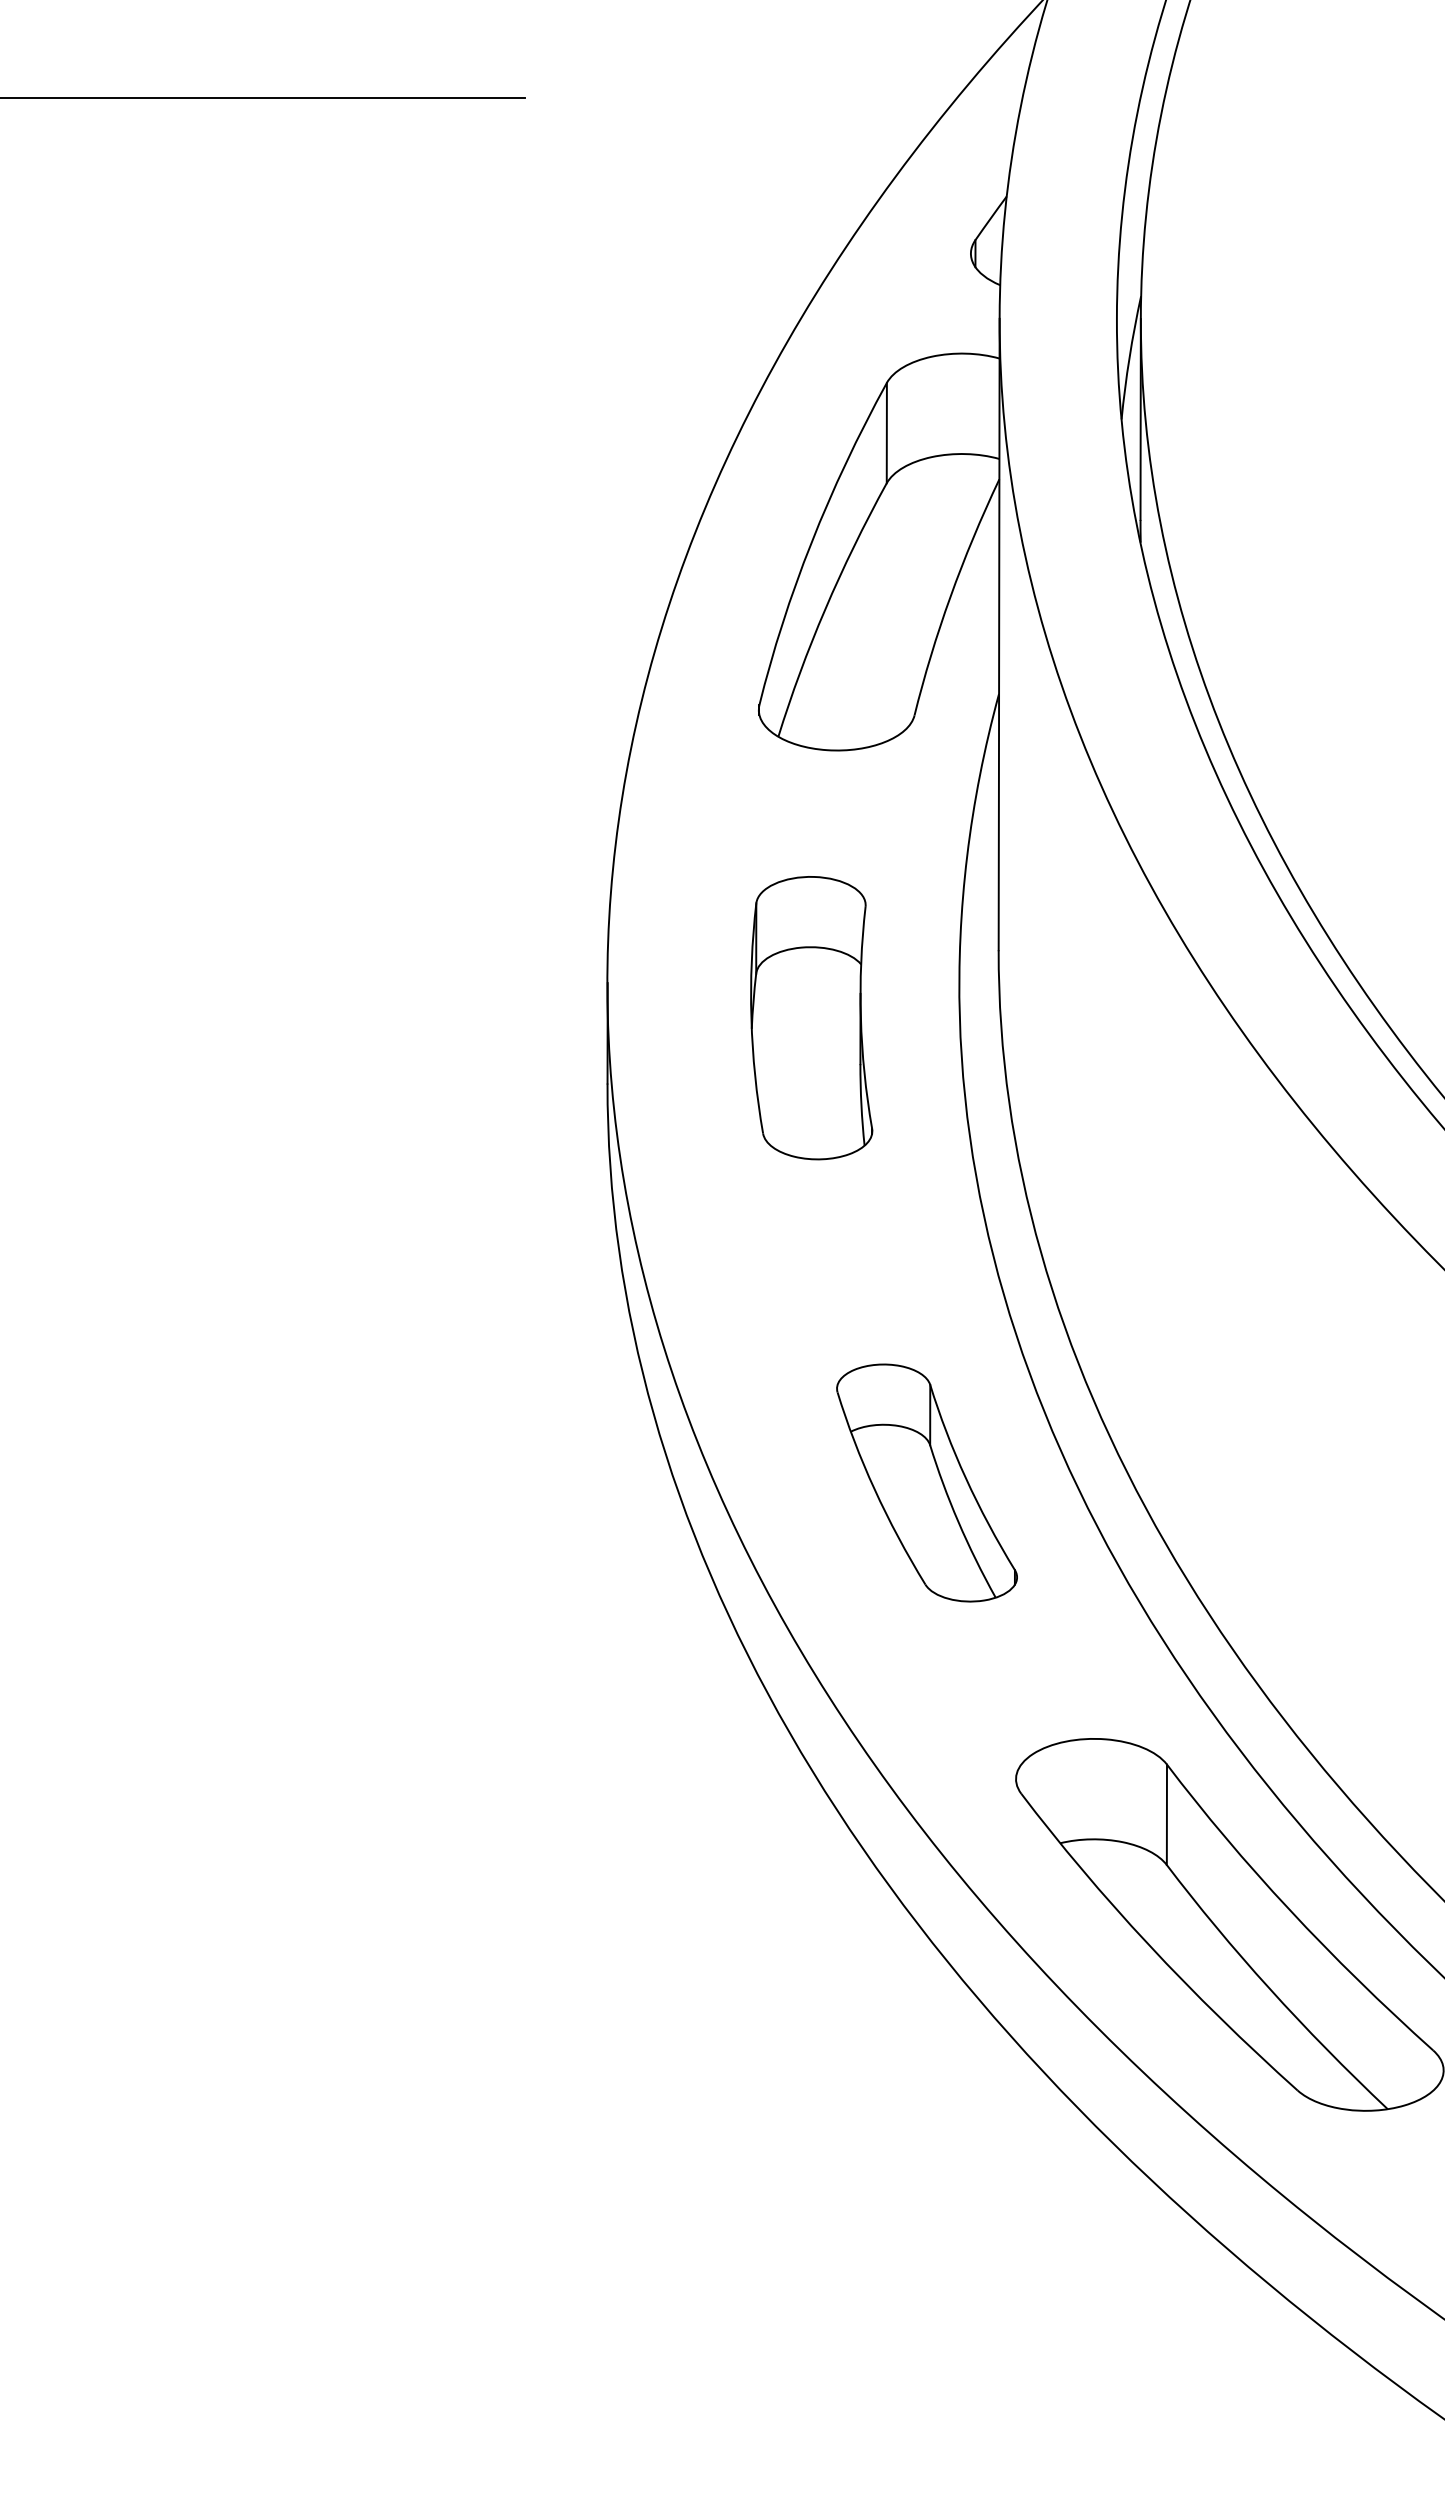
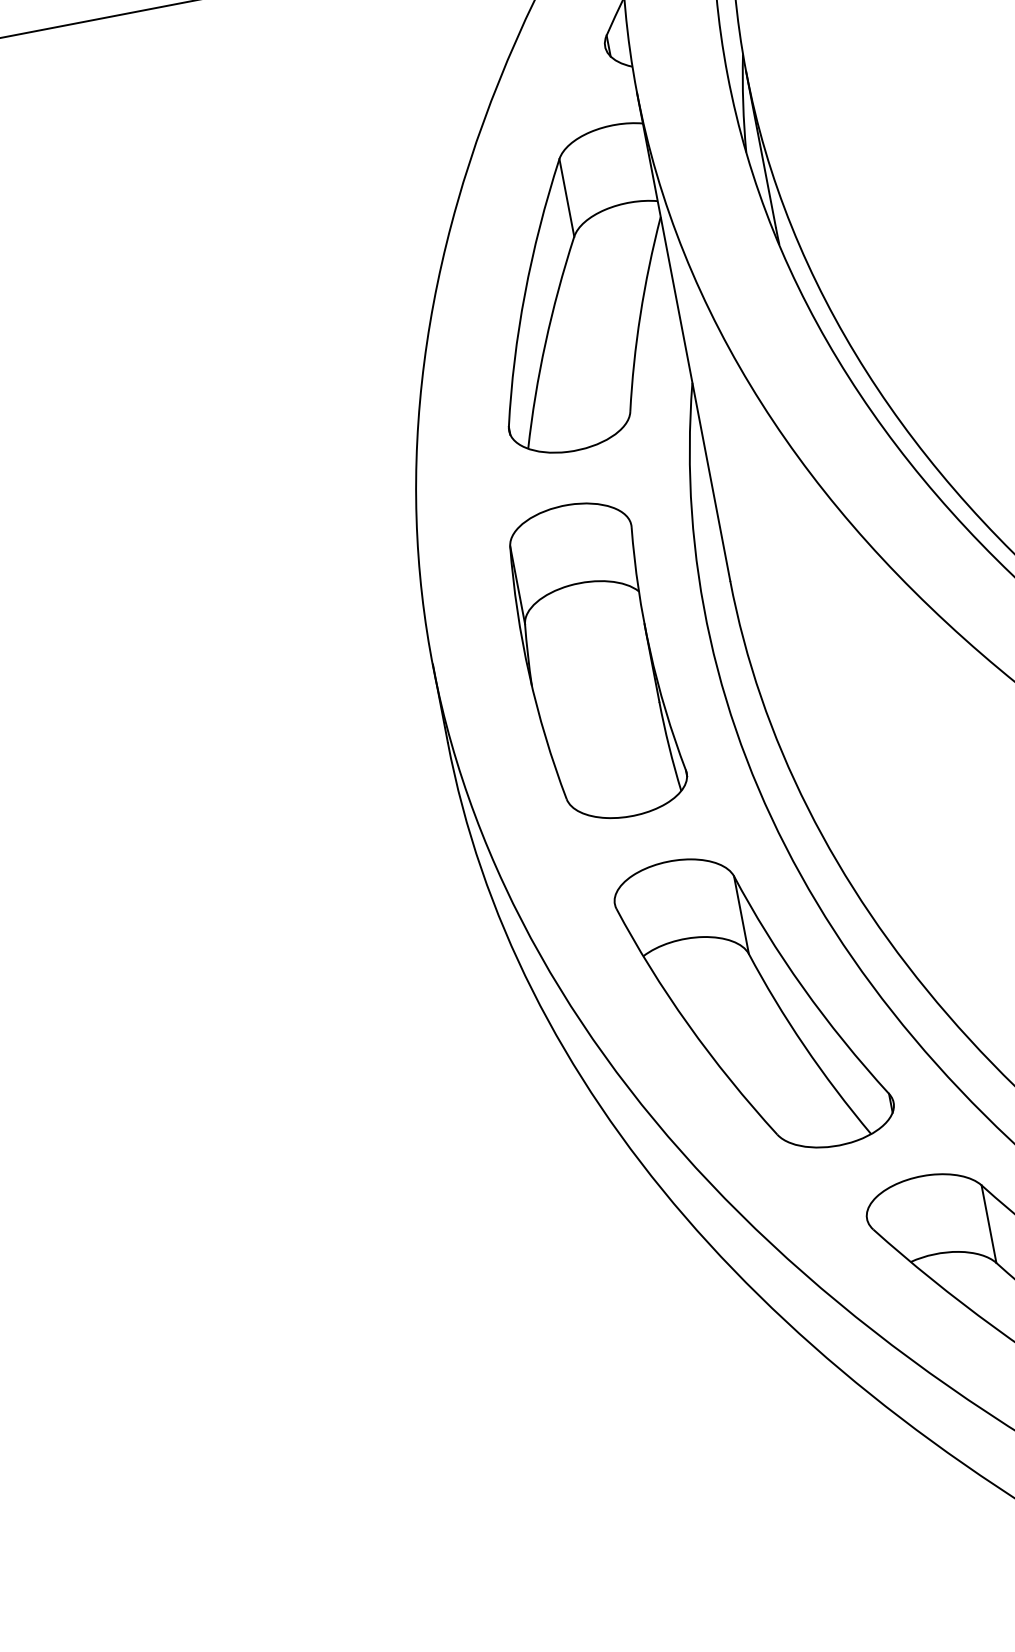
part: (811, 1017) -> (595, 660), size x1.43
part: (926, 1482) -> (753, 1003), size x1.67

